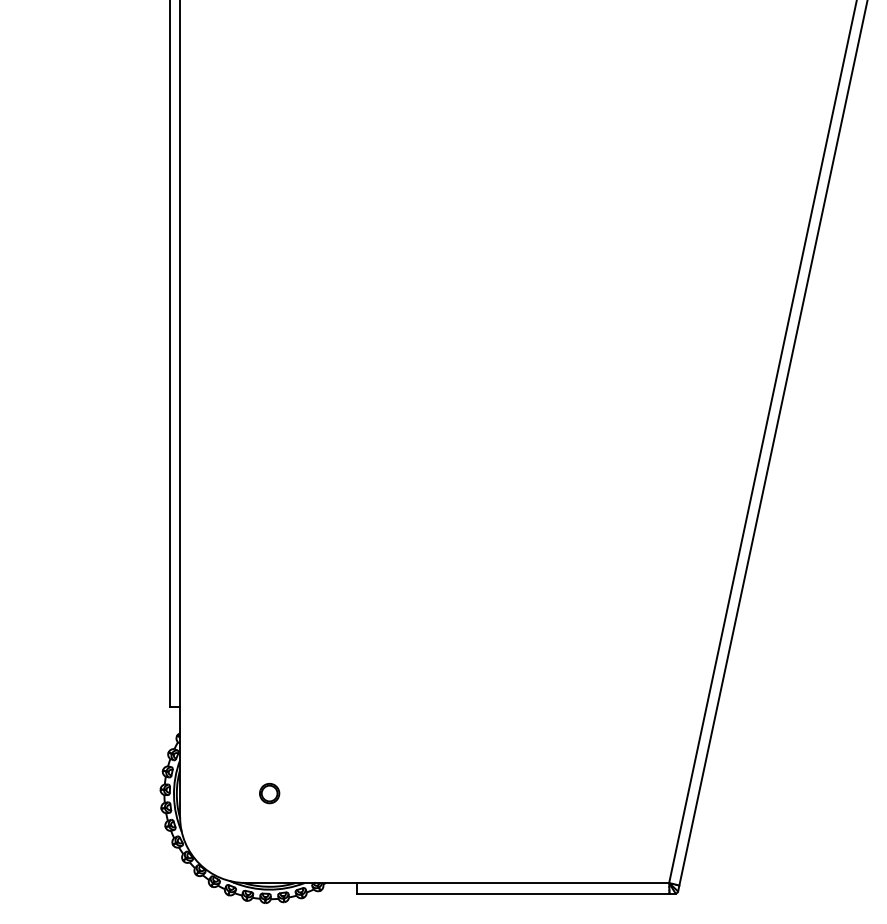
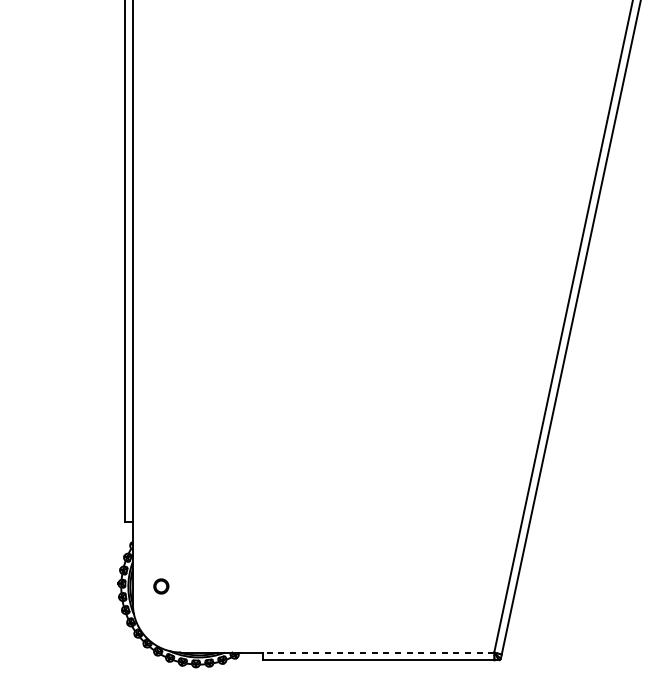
part: (269, 793) -> (161, 586), moved
line: (512, 883) -> (378, 652), solid -> dashed

